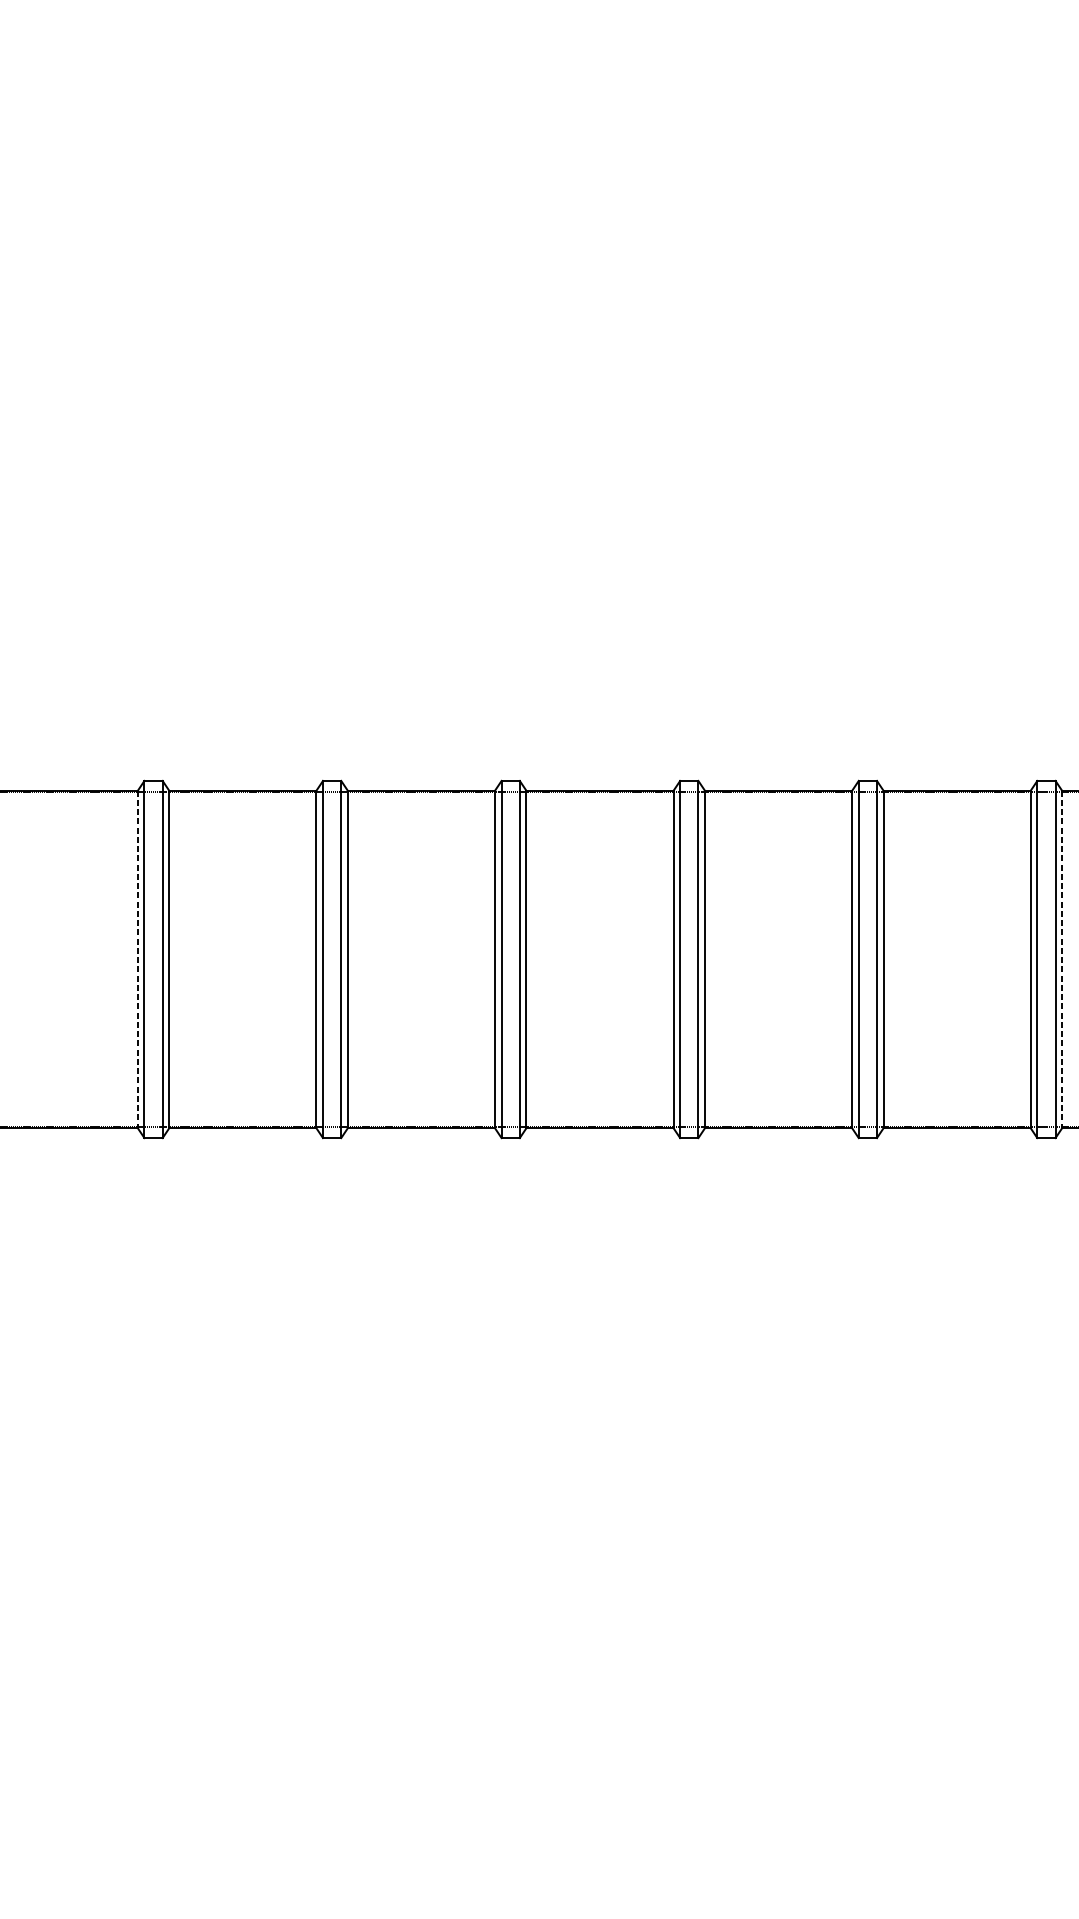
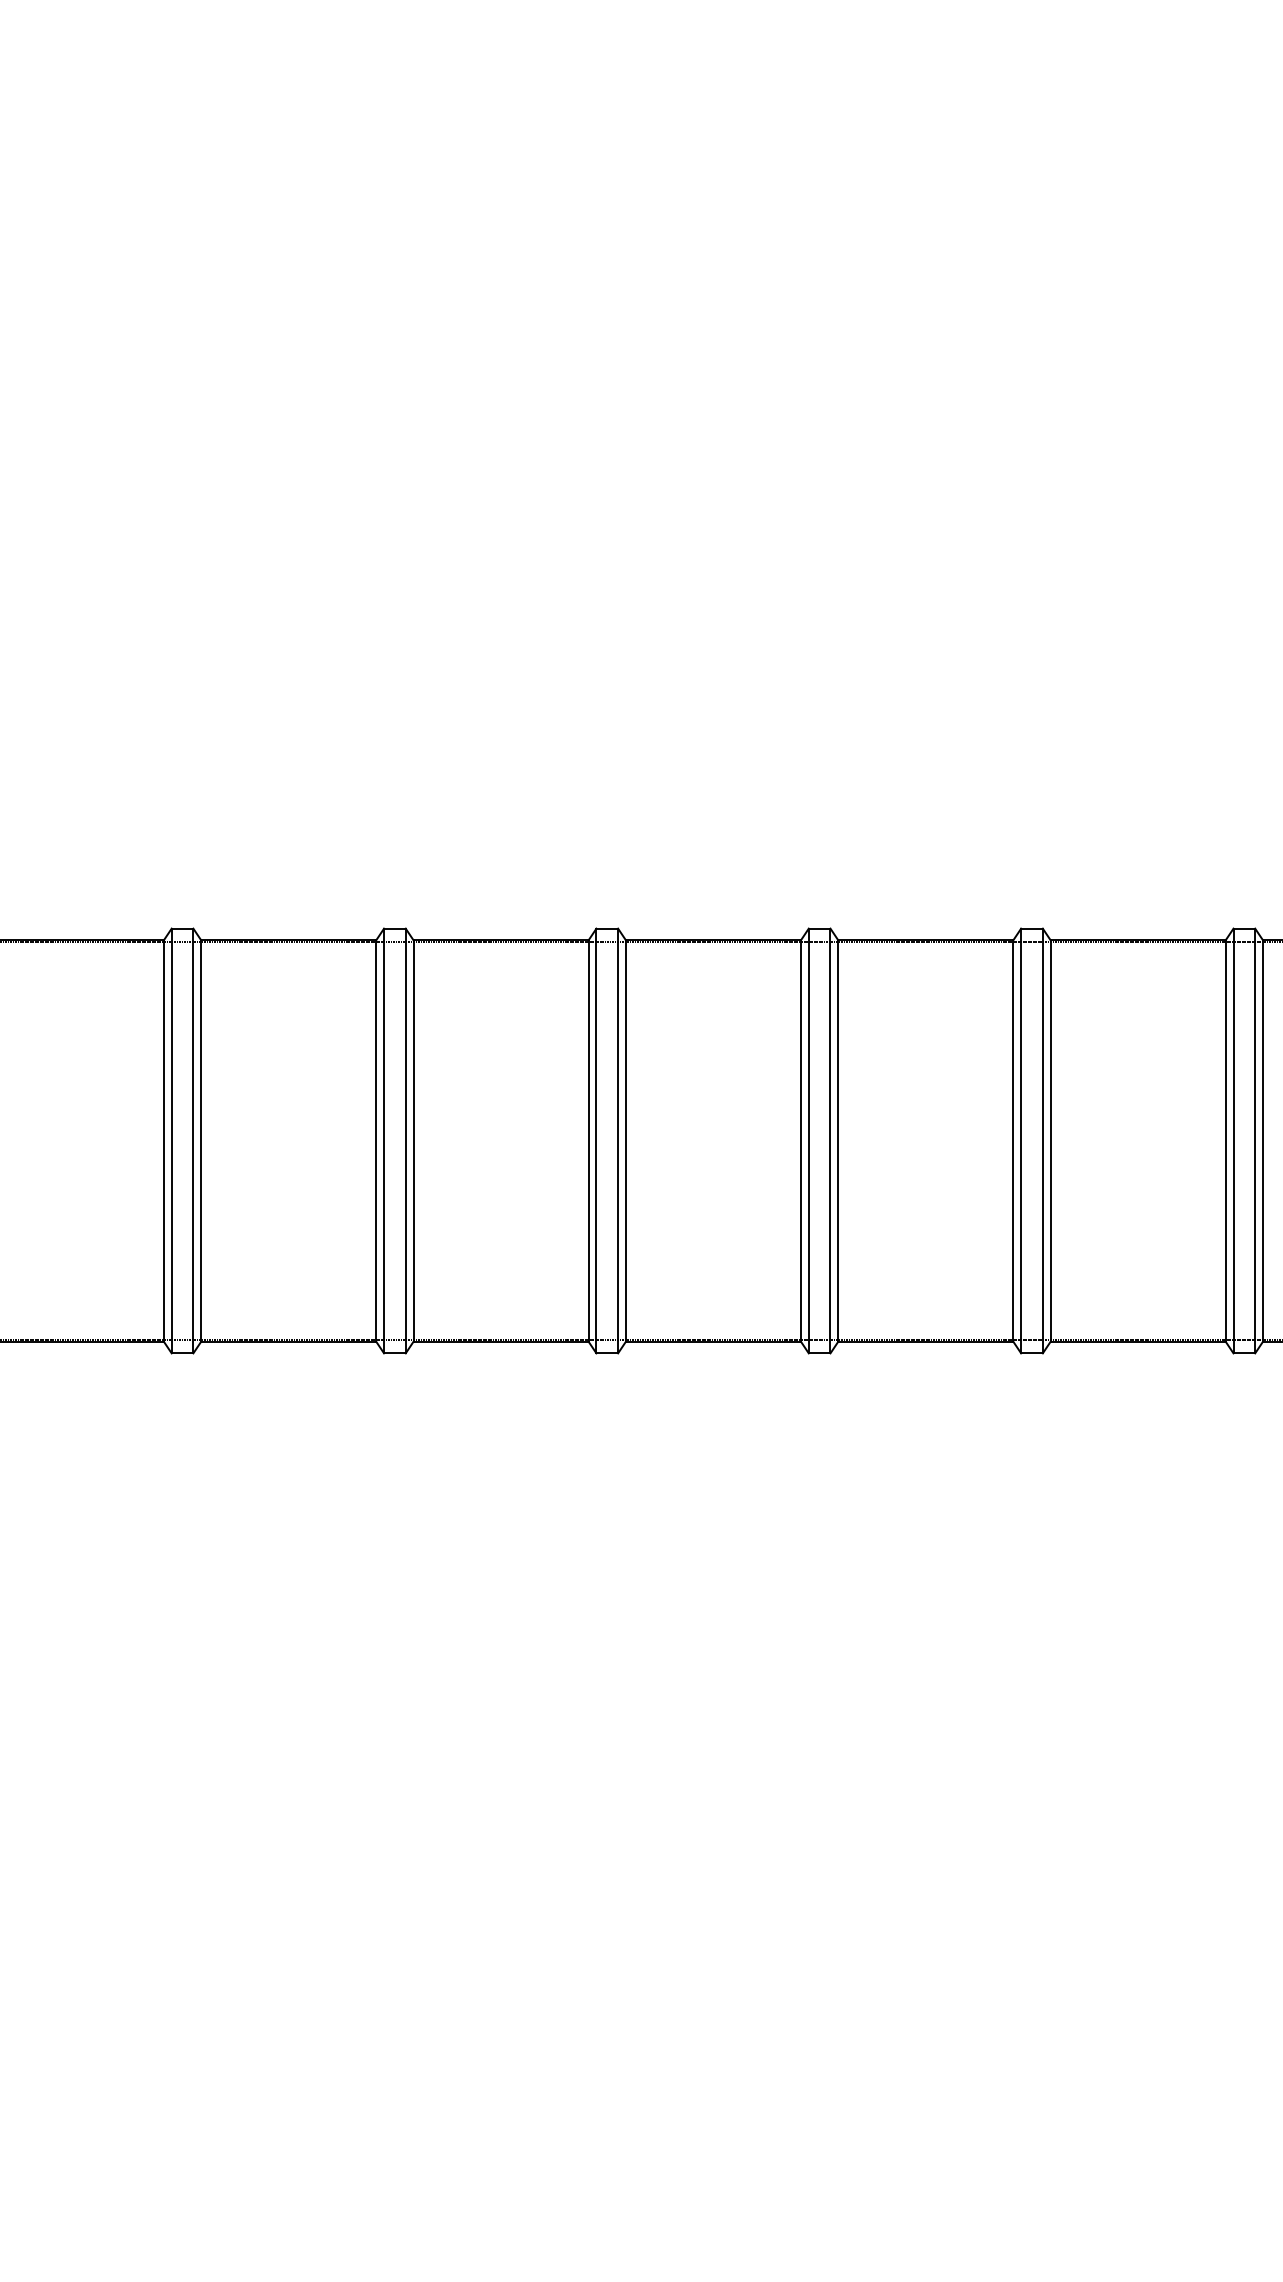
line: (137, 959) -> (163, 1141), dashed -> solid
line: (1061, 959) -> (1262, 1141), dashed -> solid

